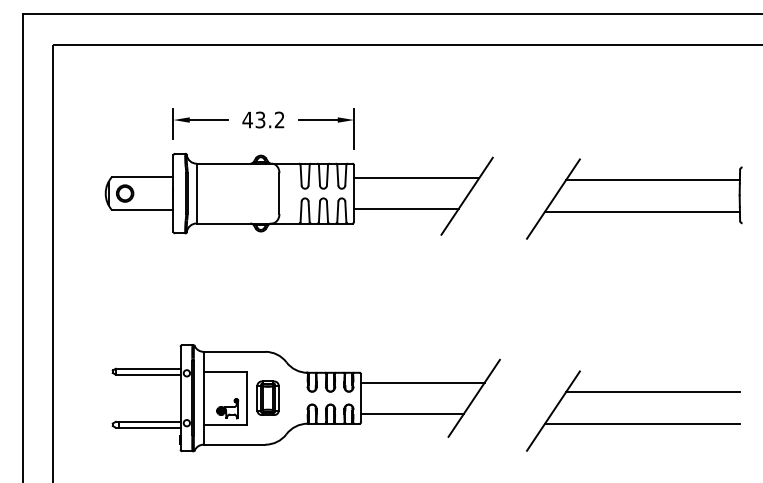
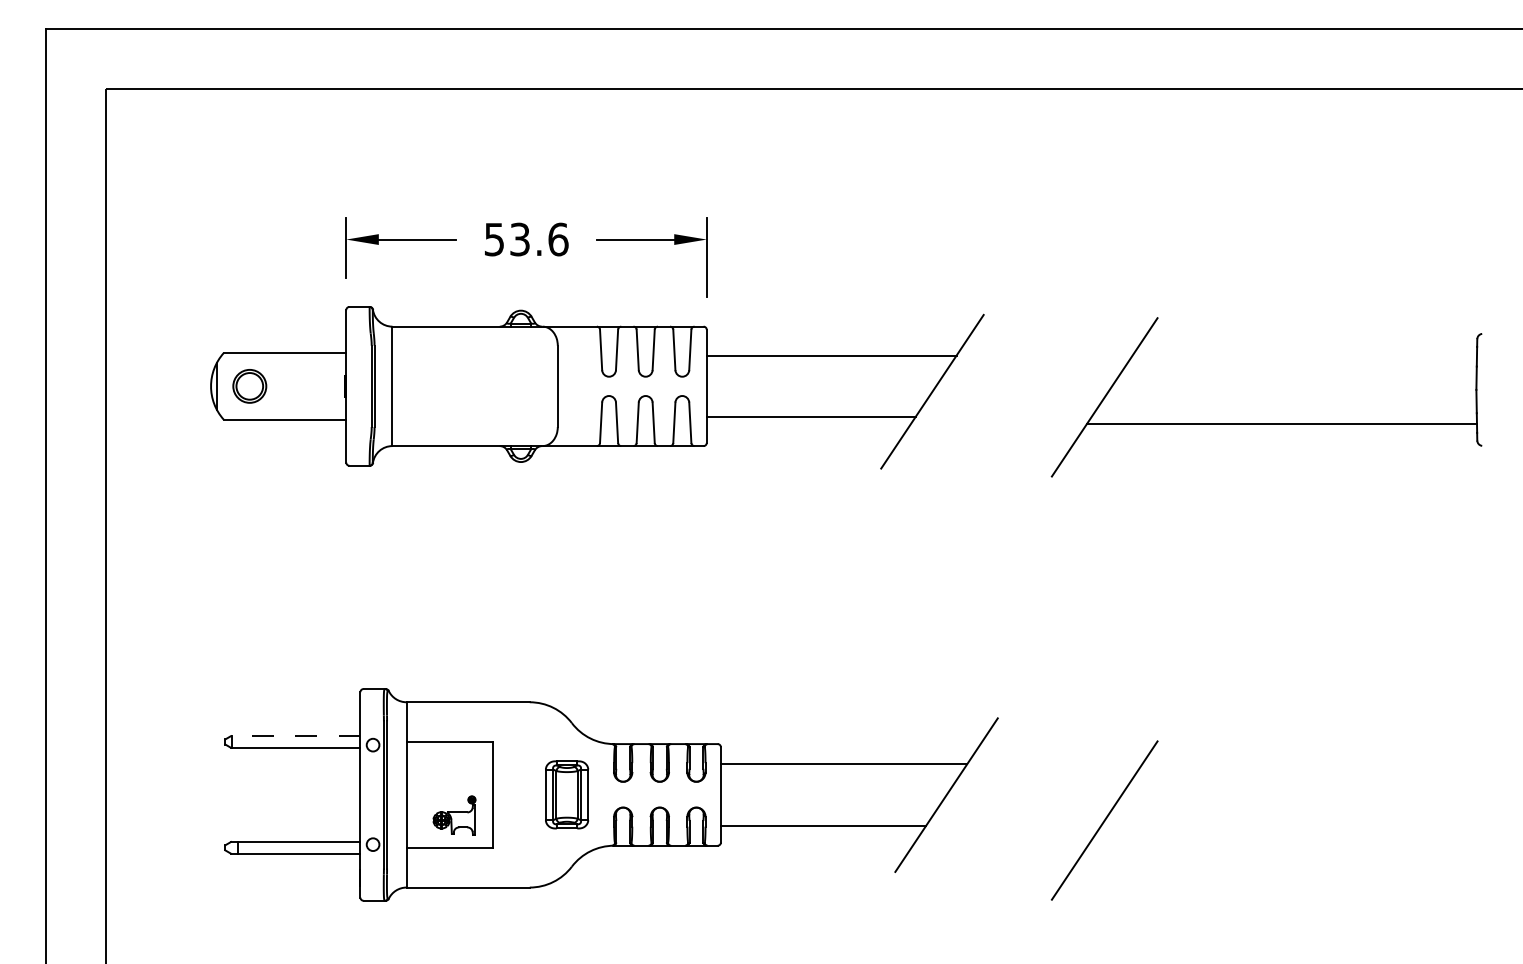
text: (263, 119) -> (525, 238), 43.2 -> 53.6
line: (652, 180) -> (1302, 360), removed
line: (147, 368) -> (294, 735), solid -> dashed
line: (652, 392) -> (1302, 783), removed
part: (267, 397) -> (565, 793), moved
line: (641, 424) -> (1280, 847), removed

